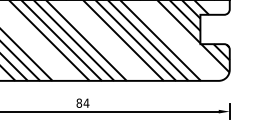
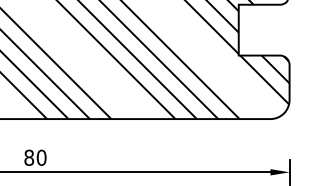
text: (86, 102) -> (41, 156), 84 -> 80

